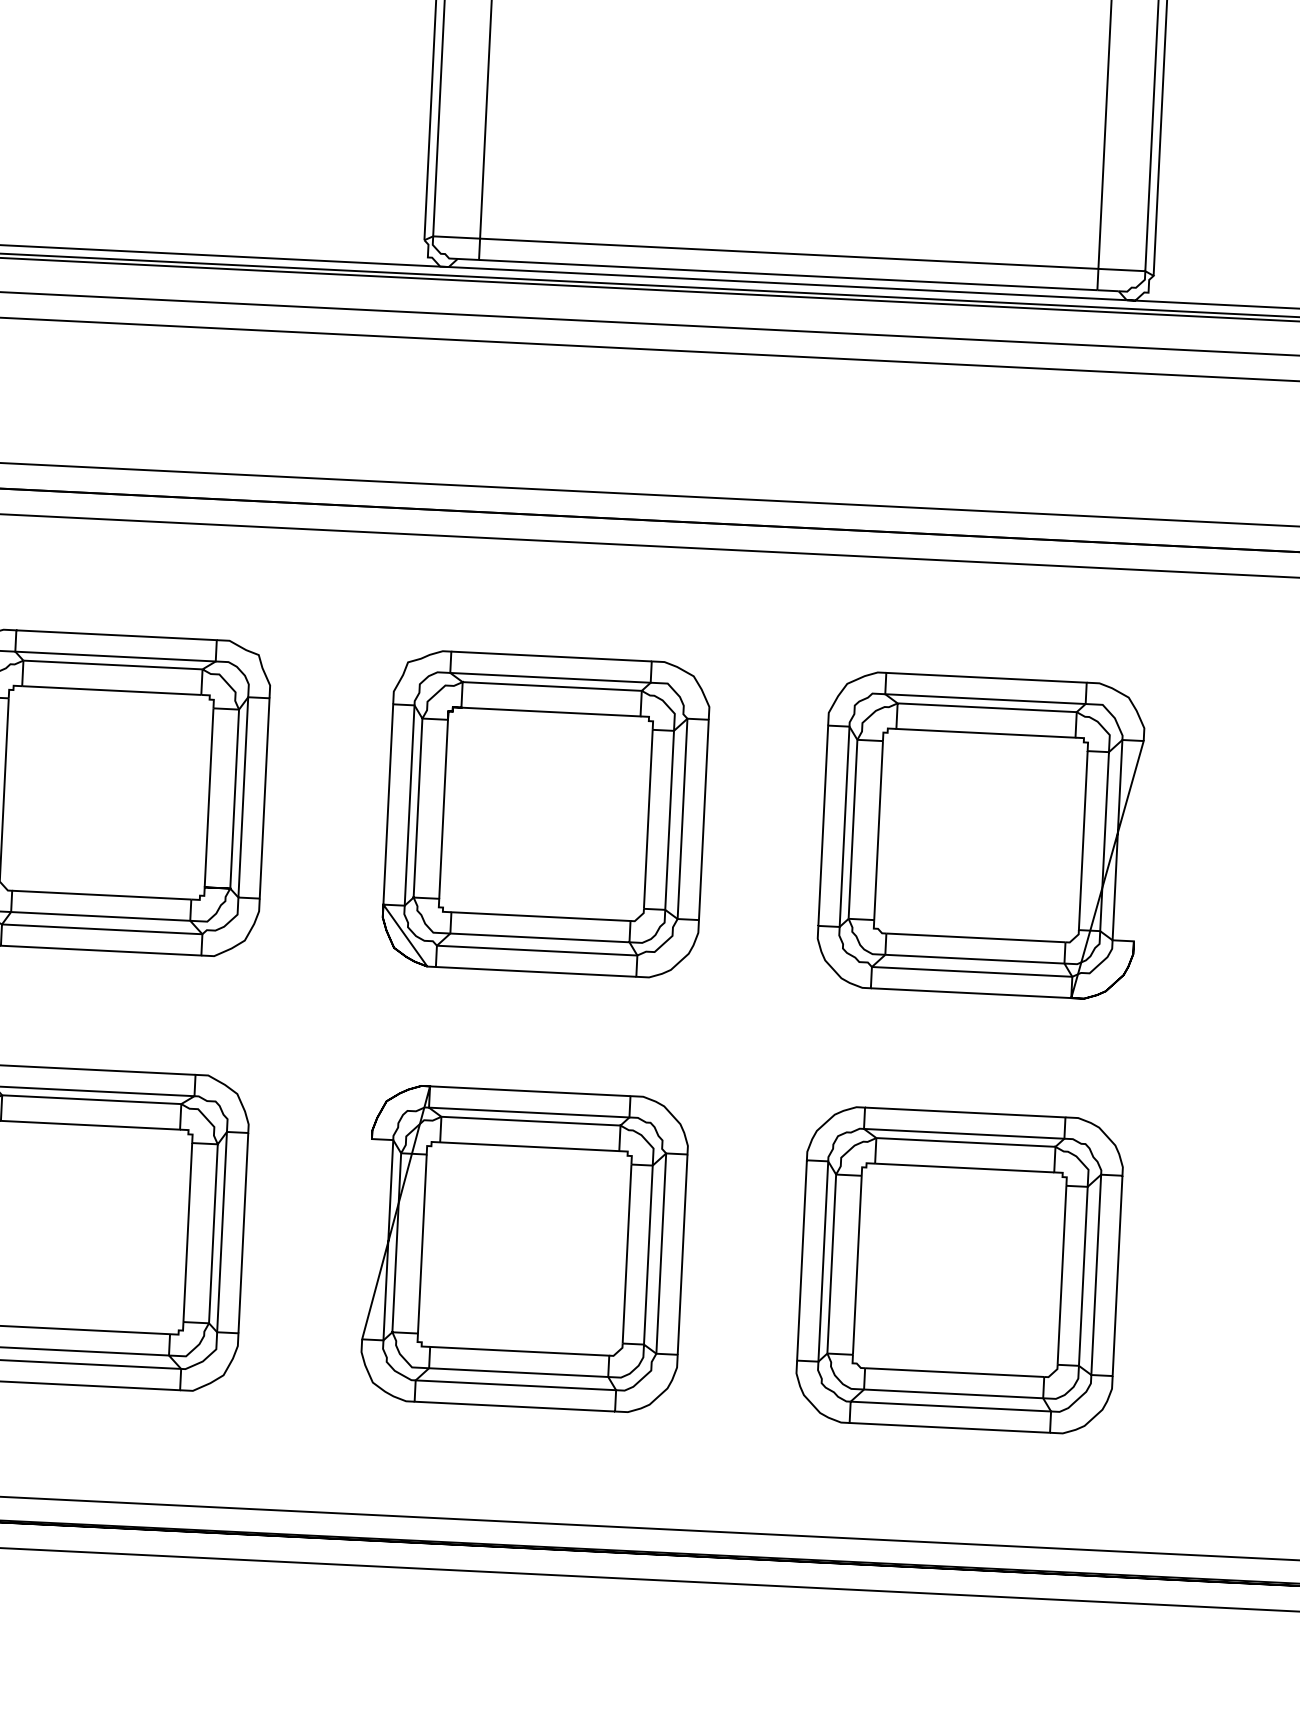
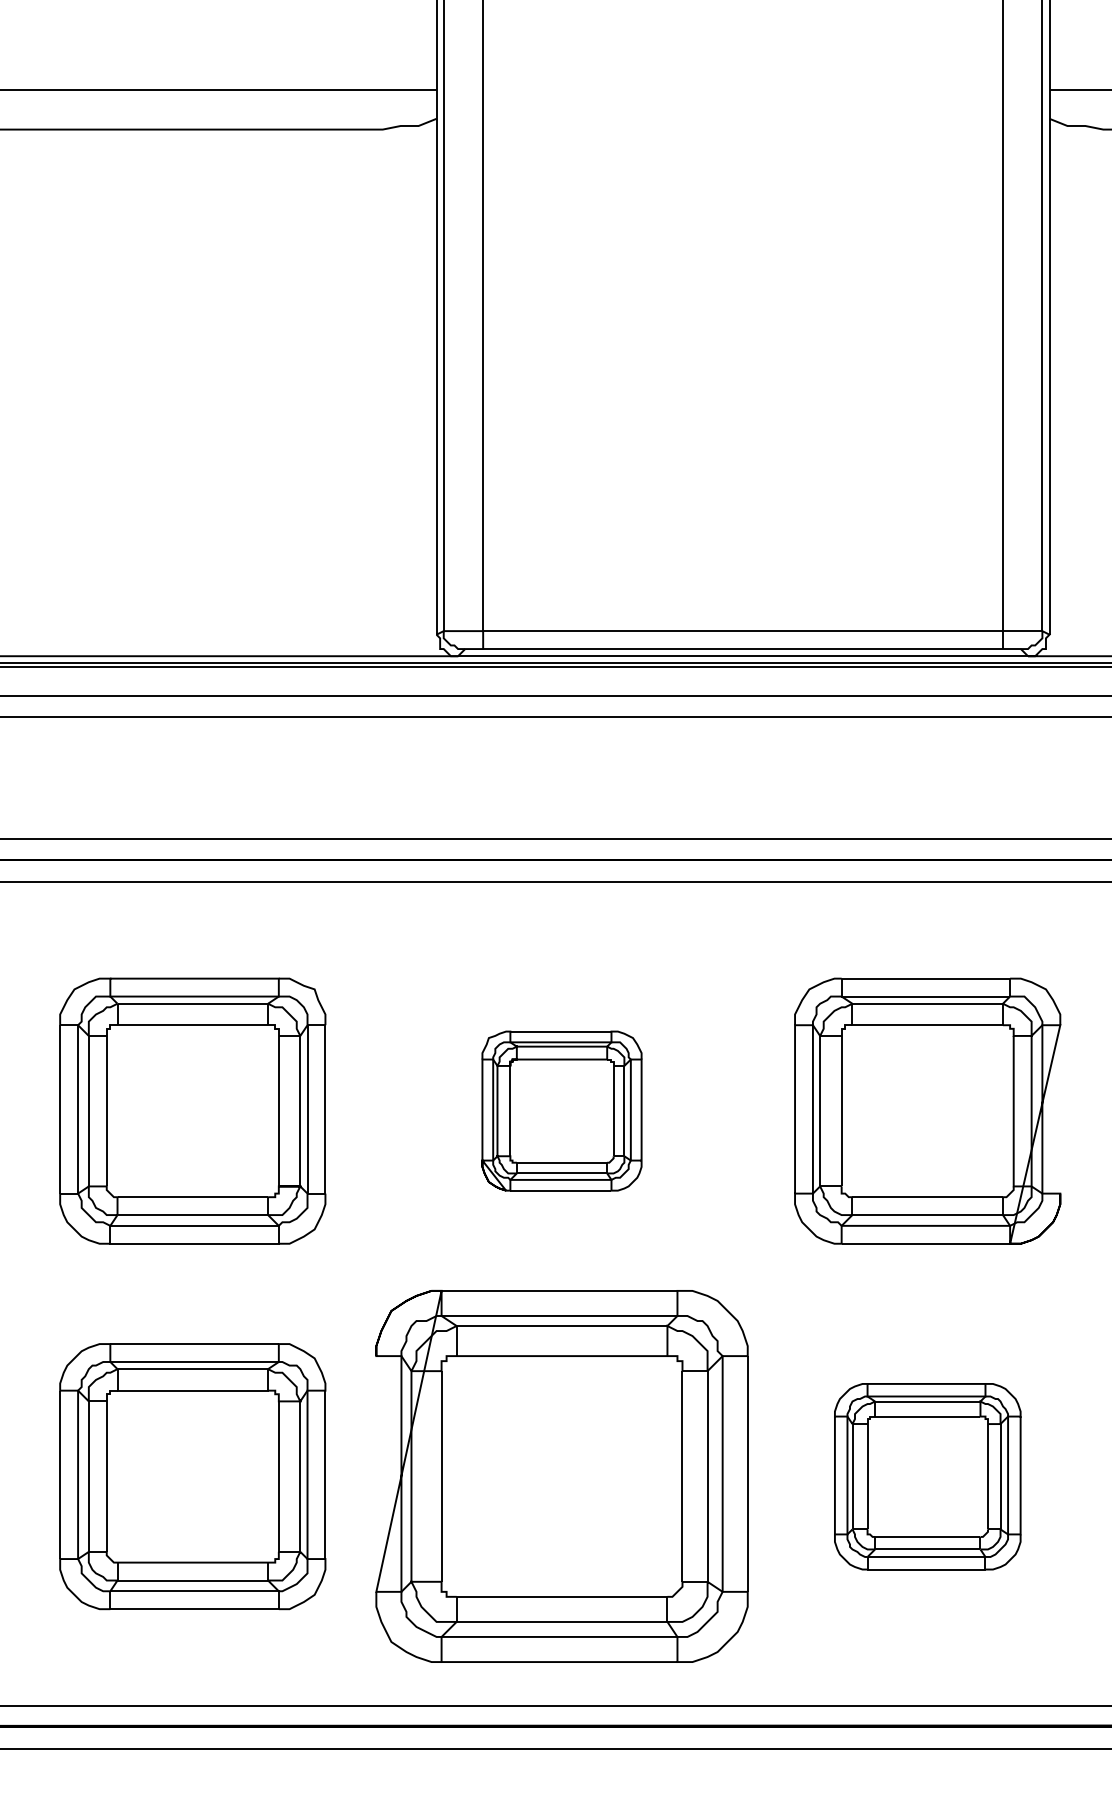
part: (545, 813) -> (561, 1110), size x0.6
part: (524, 1248) -> (561, 1476), size x1.4
part: (959, 1270) -> (927, 1476), size x0.7

